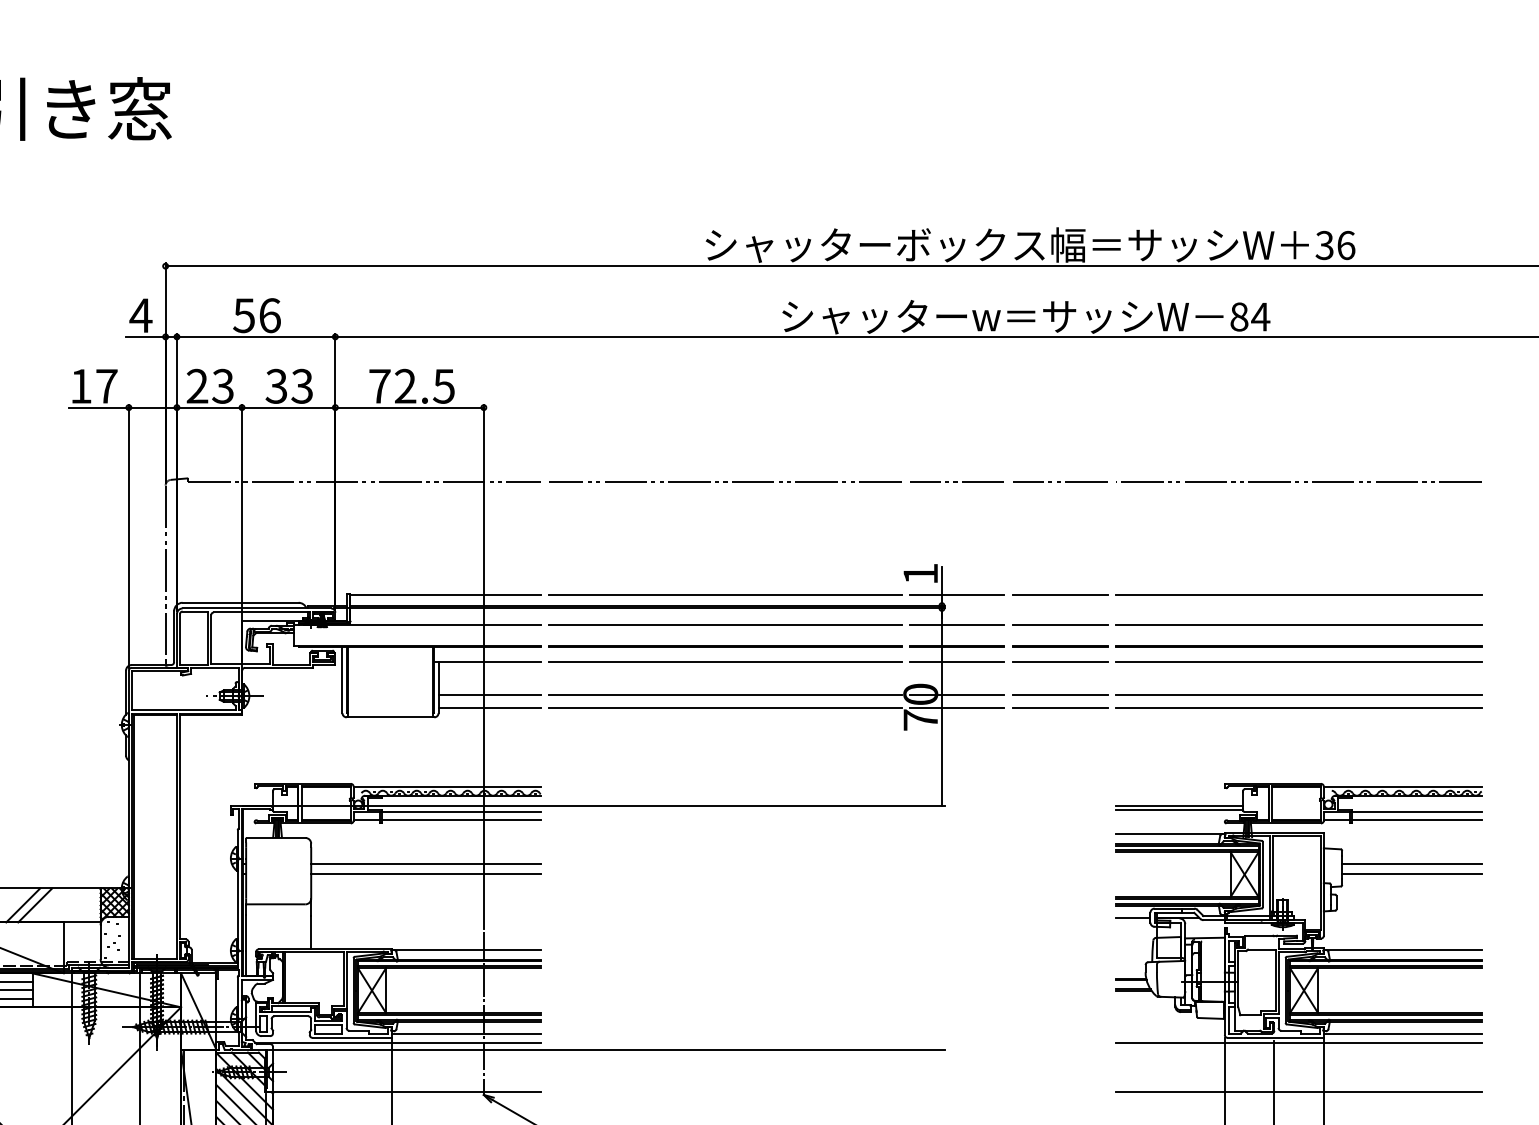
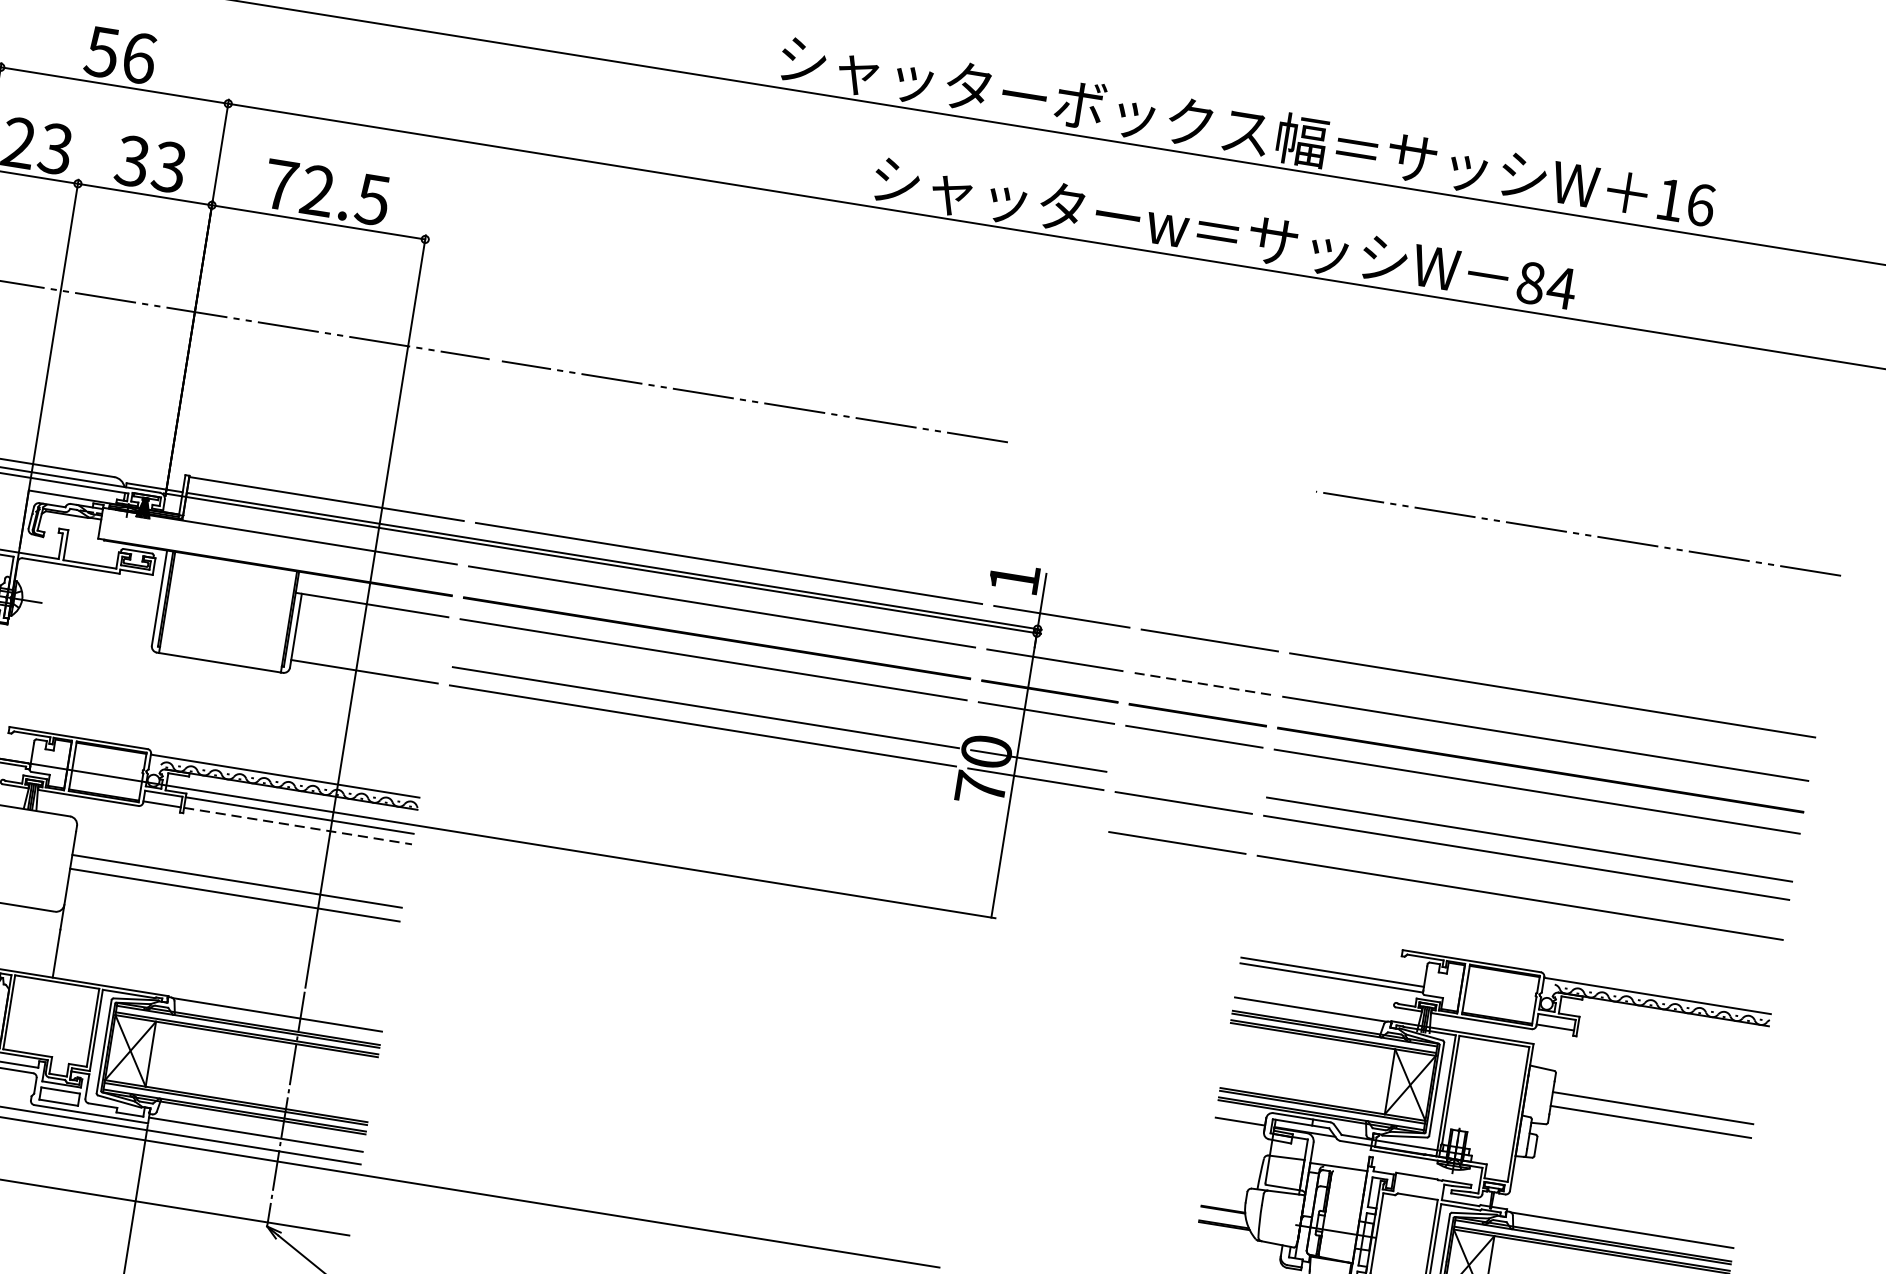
text: (1324, 245) -> (1669, 199), 36 -> 16
line: (957, 482) -> (1088, 455), removed
line: (1059, 482) -> (1234, 479), removed
line: (1059, 624) -> (1201, 683), solid -> dashed
line: (489, 695) -> (367, 654), removed
line: (1059, 695) -> (1185, 785), removed
line: (1247, 735) -> (1446, 885), added
line: (1416, 812) -> (1671, 1035), removed
line: (461, 819) -> (298, 825), solid -> dashed
line: (1416, 819) -> (1669, 1045), removed

